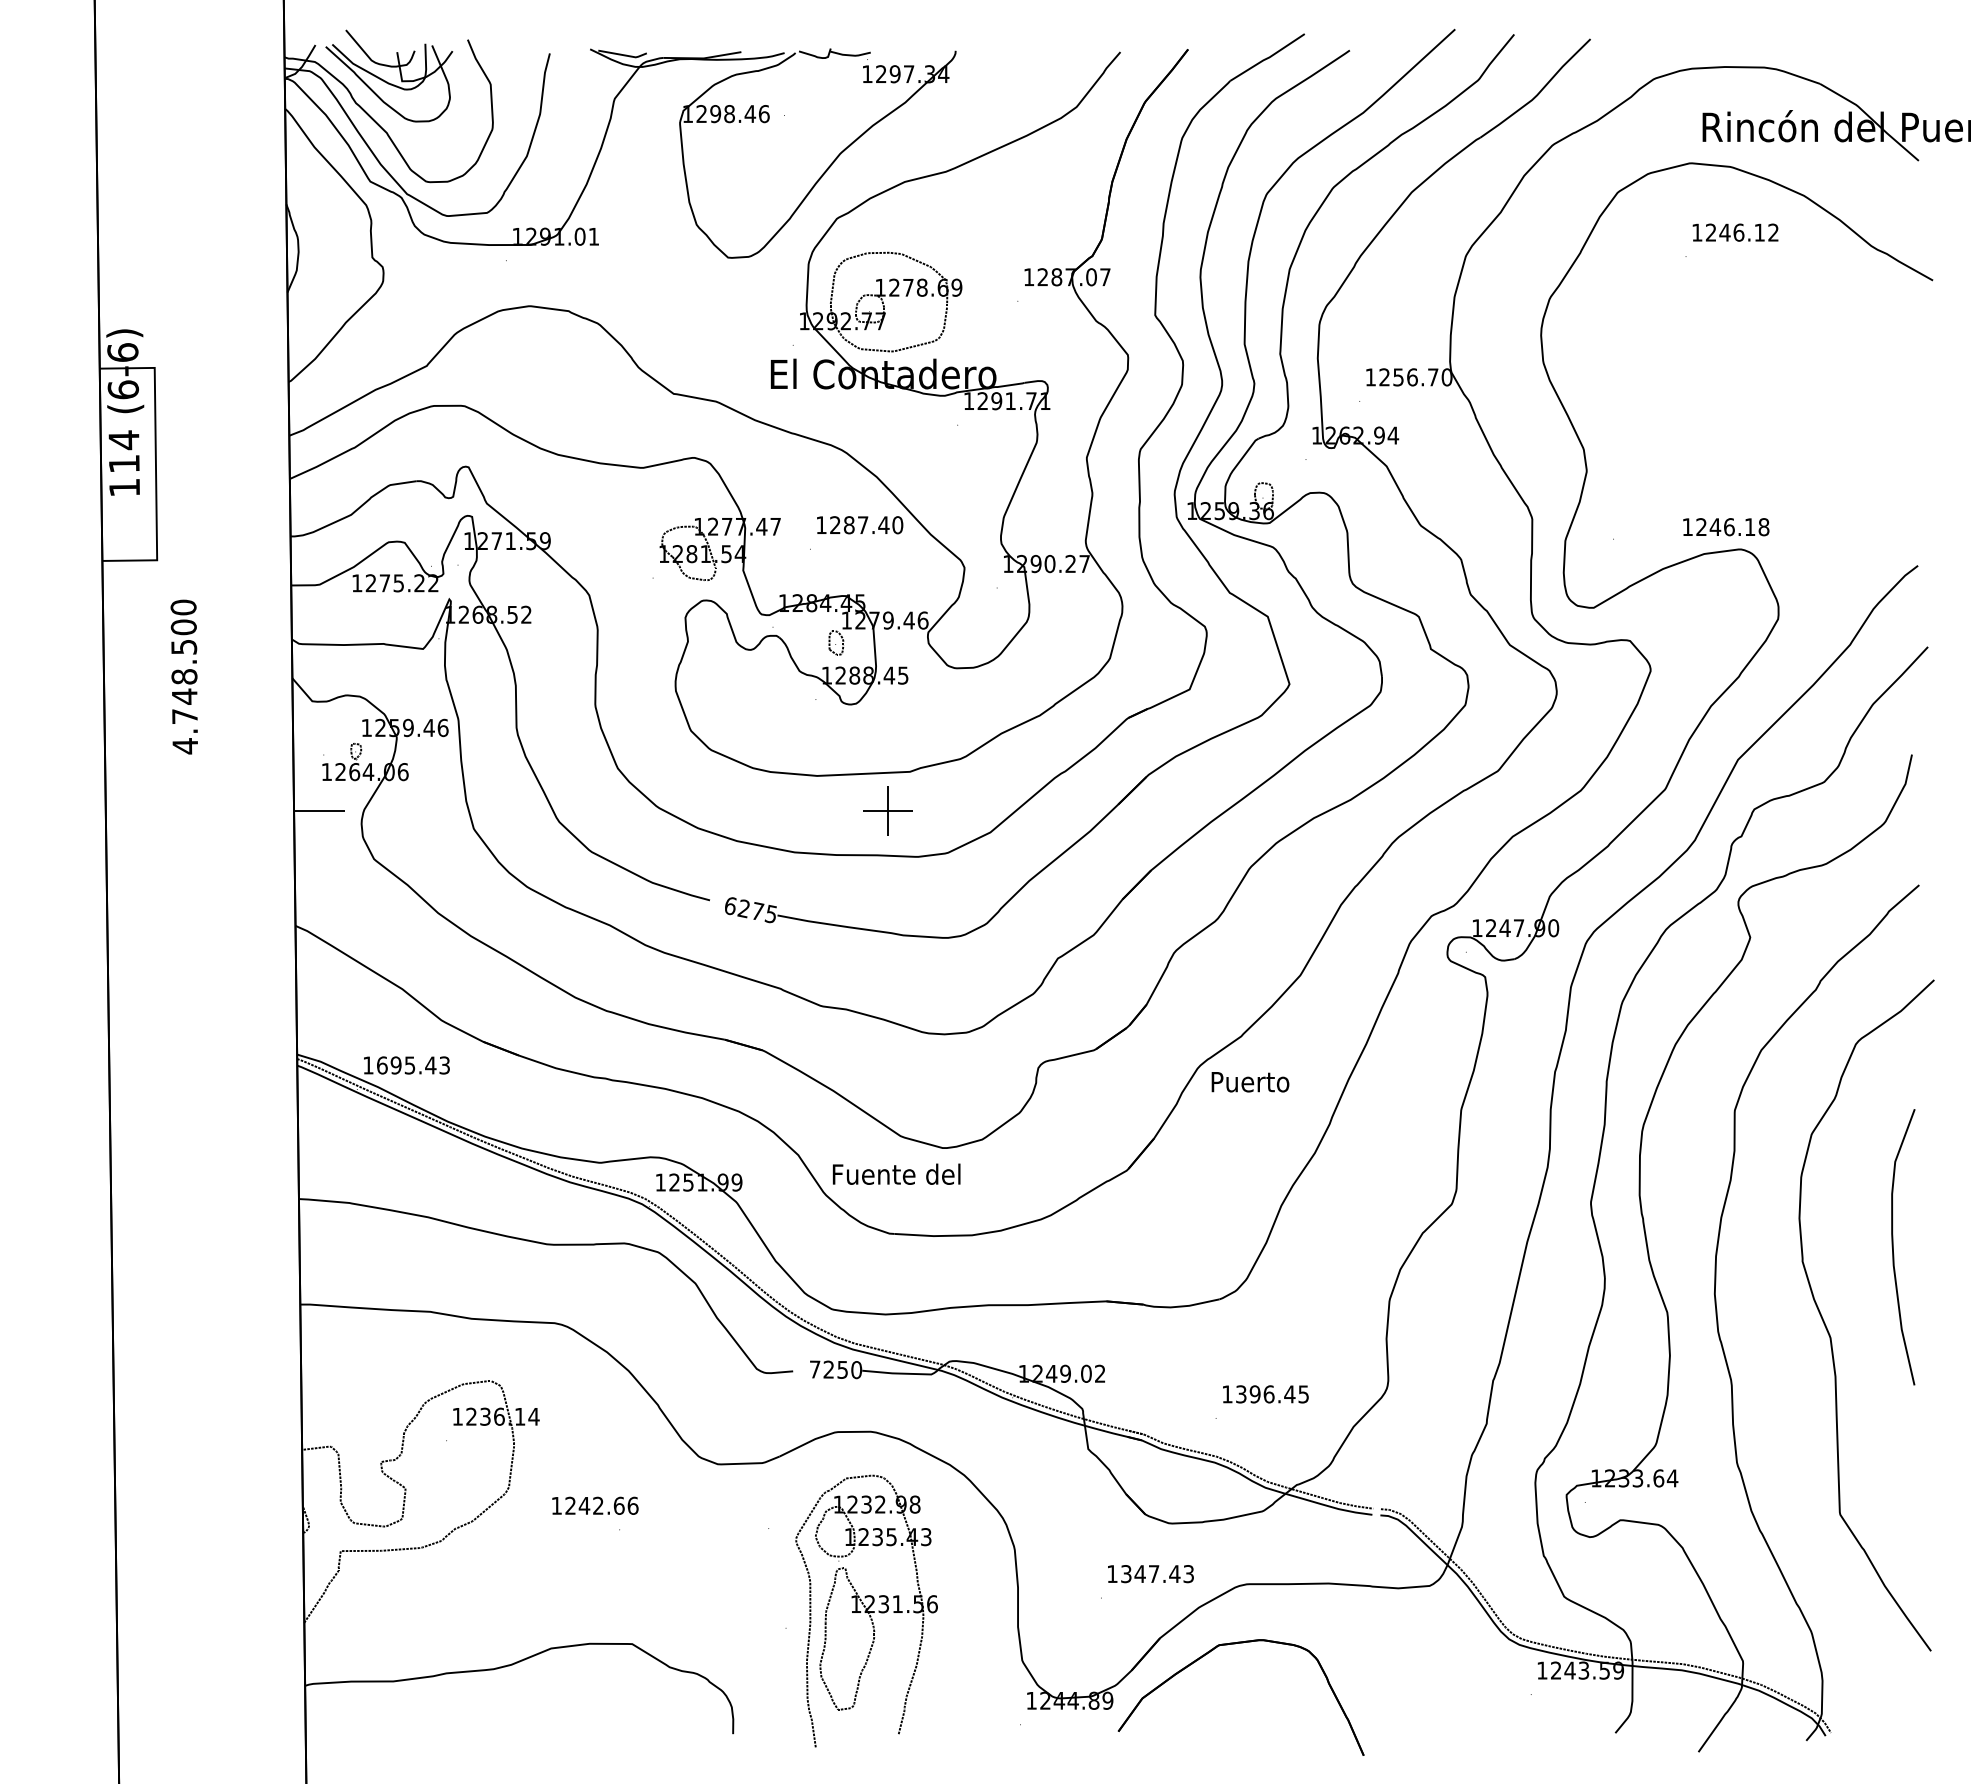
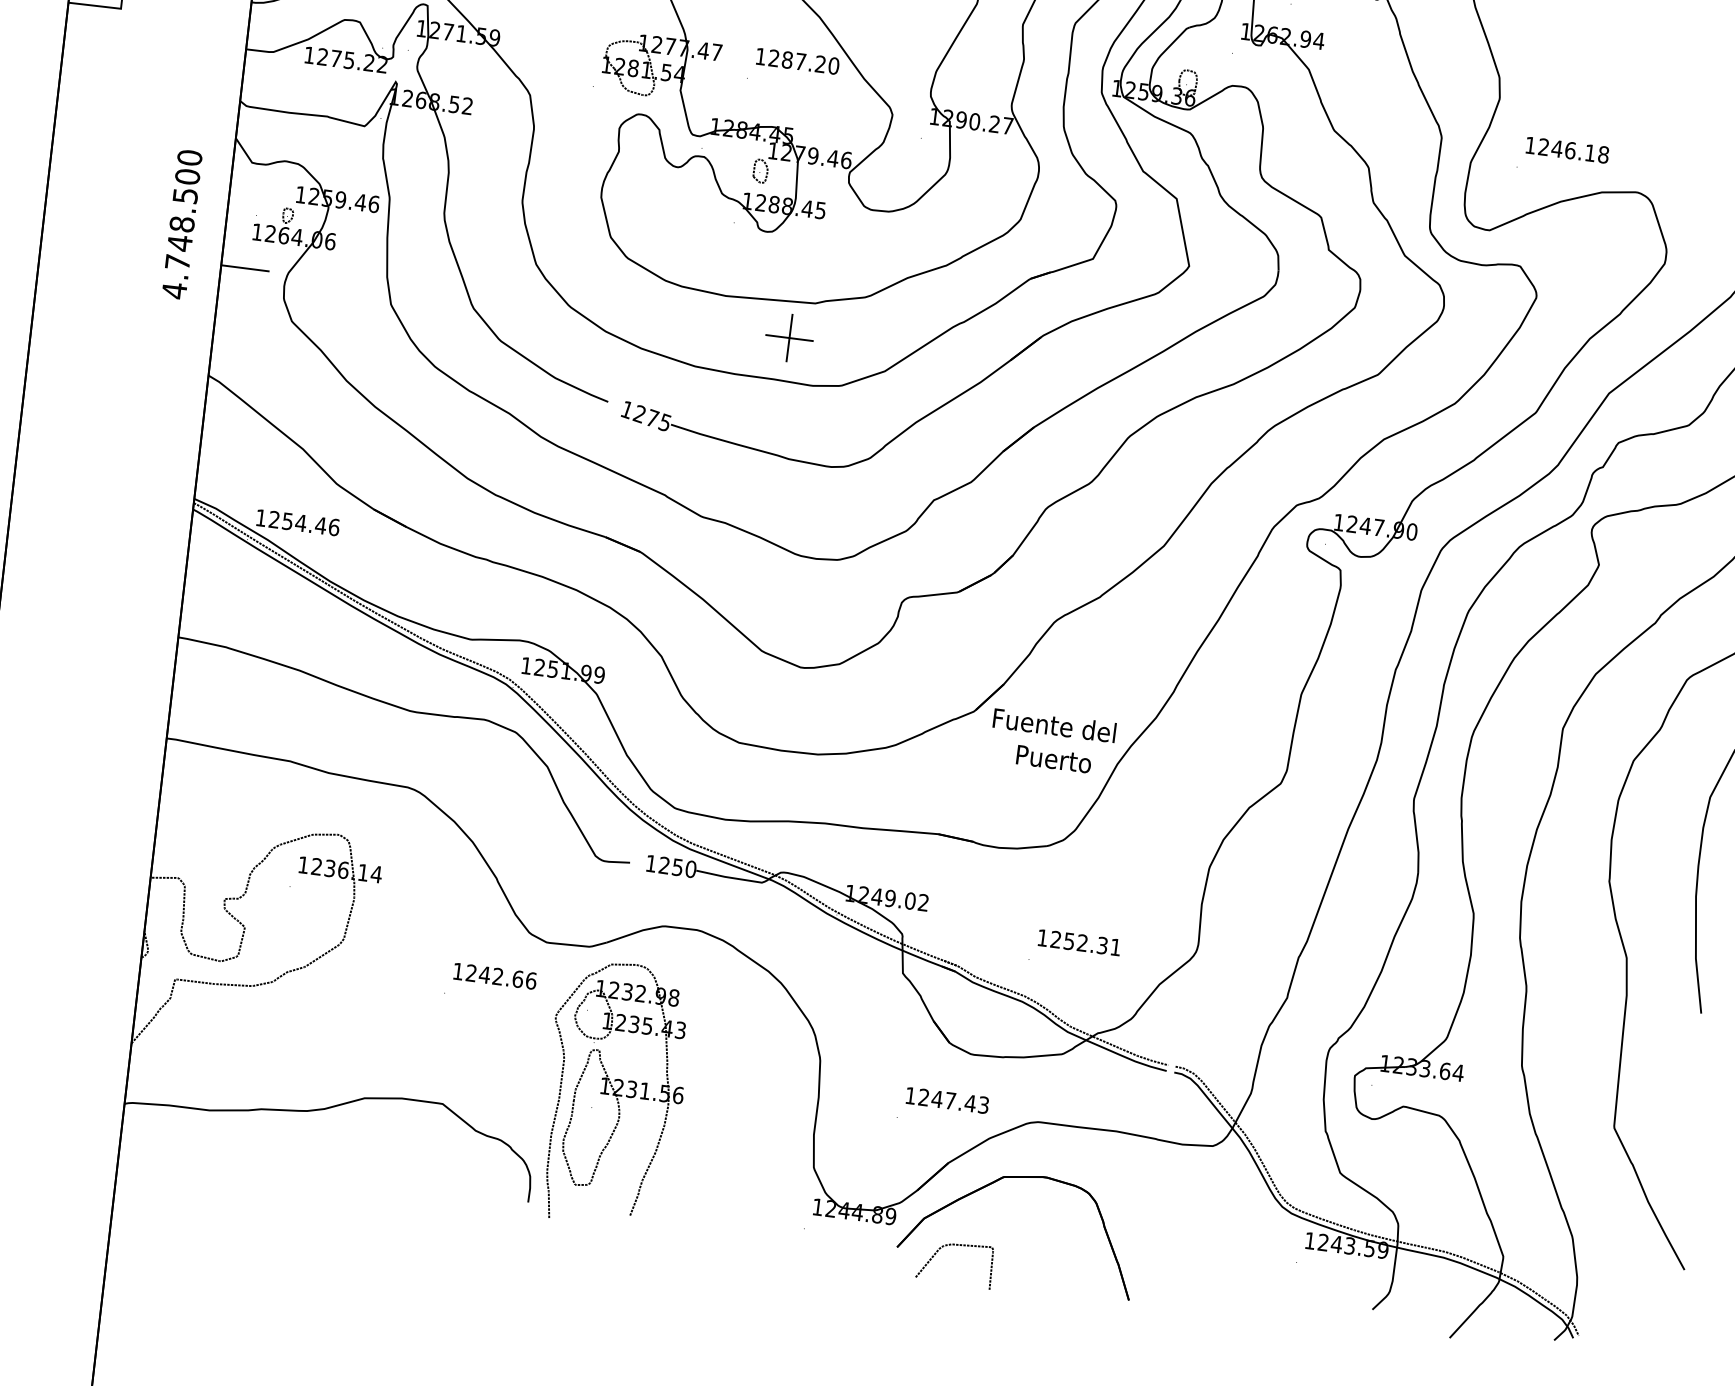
text: (883, 524) -> (820, 63), 1287.40 -> 1287.20
text: (1726, 527) -> (1567, 150), moved
text: (183, 676) -> (181, 223), moved
text: (730, 906) -> (627, 410), 6275 -> 1275
text: (413, 1065) -> (304, 523), 1695.43 -> 1254.46
text: (1250, 1082) -> (1054, 759), moved
text: (896, 1173) -> (1054, 724), moved
text: (815, 1369) -> (651, 863), 7250 -> 1250
text: (1272, 1394) -> (1085, 943), 1396.45 -> 1252.31
text: (595, 1505) -> (495, 975), moved
text: (1126, 1574) -> (924, 1097), 1347.43 -> 1247.43
part: (866, 1610) -> (614, 1093), moved
curve: (1179, 1722) -> (956, 1246), added

